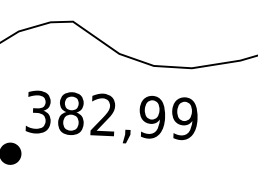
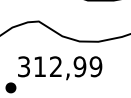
text: (70, 112) -> (39, 66), 382,99 -> 312,99

